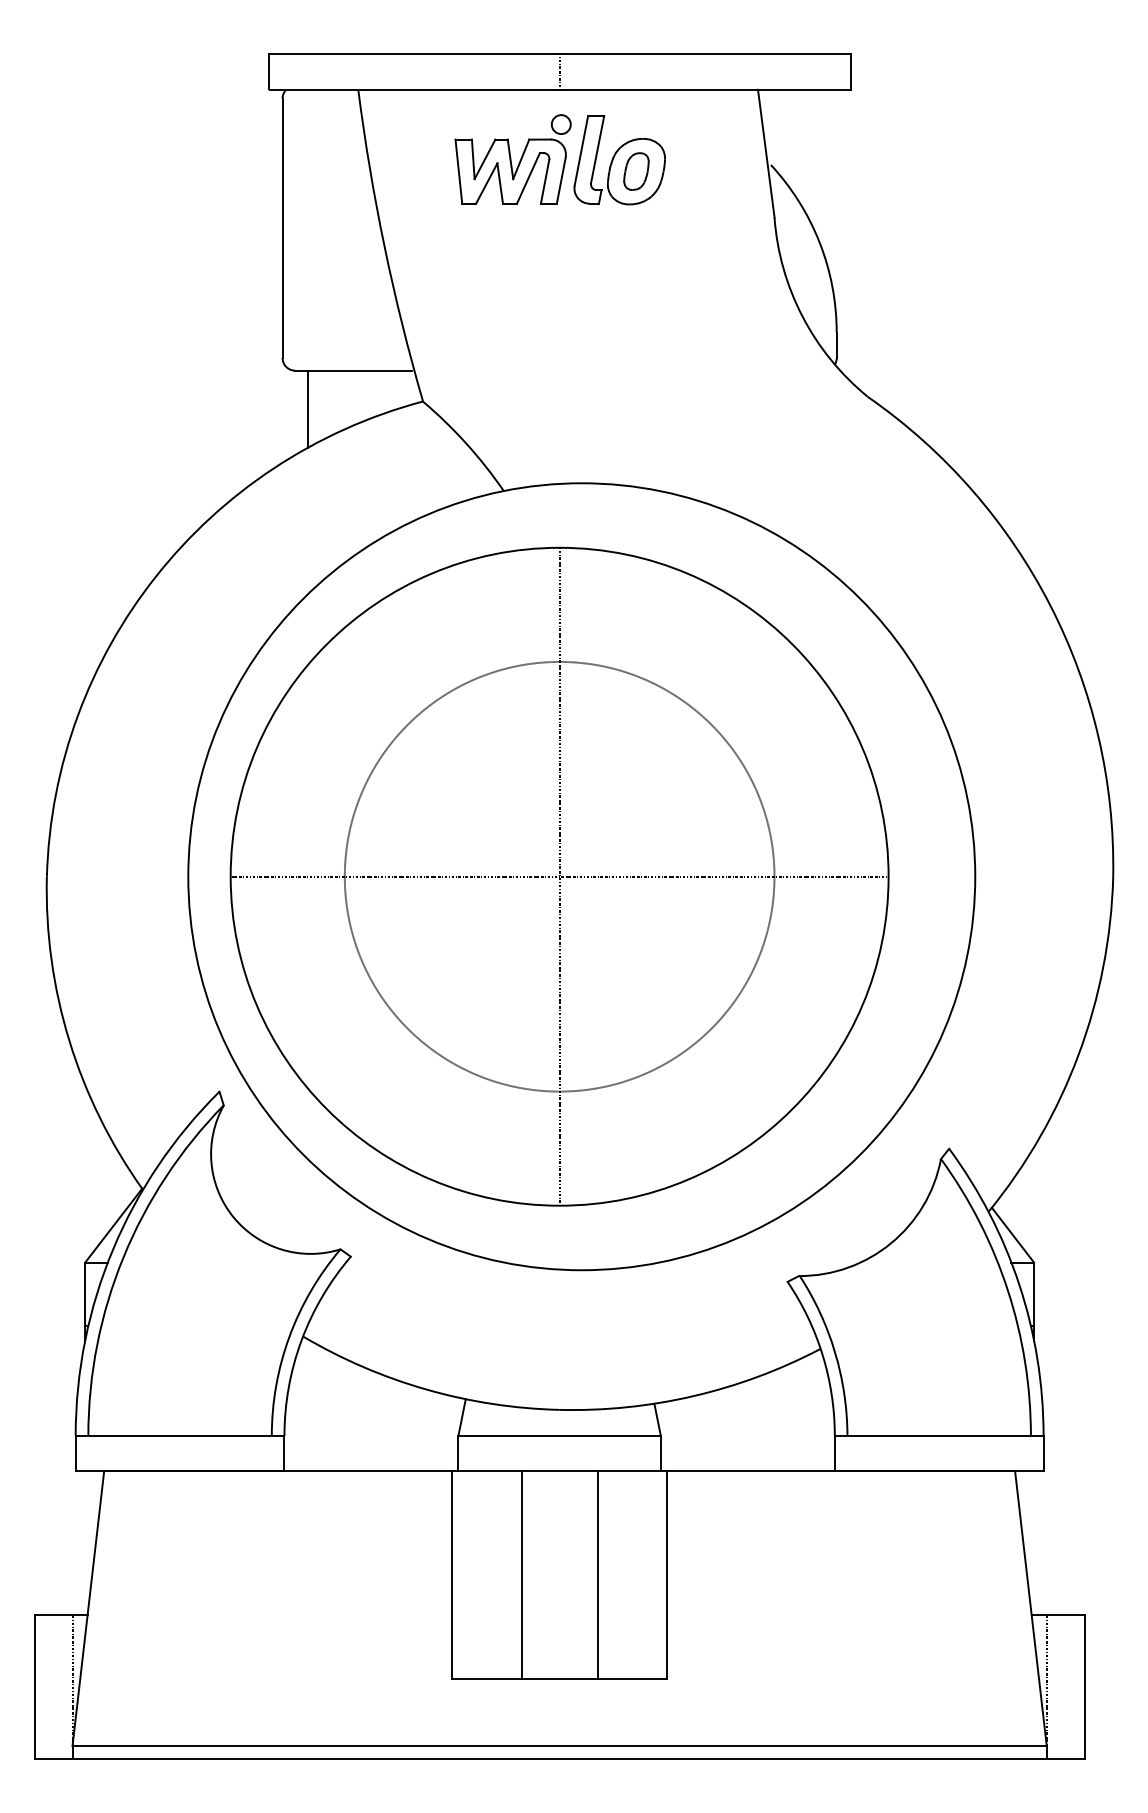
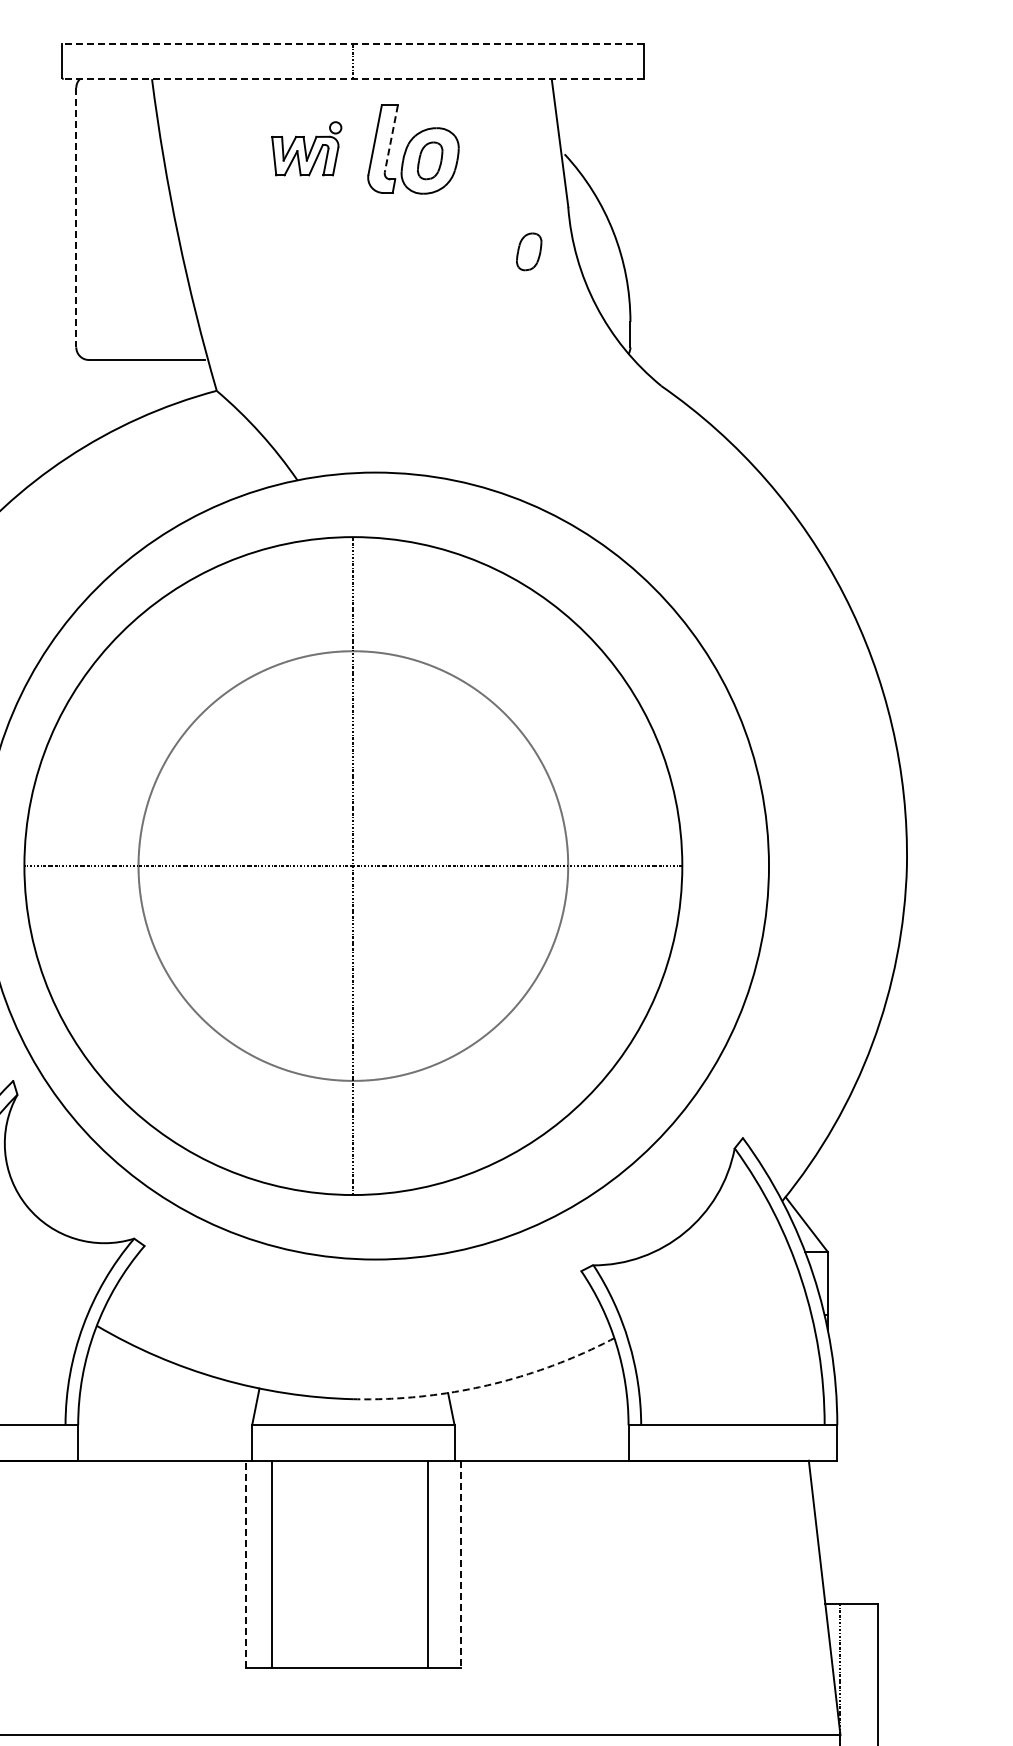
line: (559, 54) -> (353, 43), solid -> dashed
line: (559, 89) -> (353, 78), solid -> dashed
line: (597, 150) -> (391, 139), solid -> dashed
part: (512, 159) -> (306, 148), size x0.6
line: (282, 228) -> (76, 217), solid -> dashed
part: (735, 262) -> (529, 251), added
line: (307, 408) -> (101, 397), removed
arc: (693, 1396) -> (487, 1385), solid -> dashed
line: (521, 1574) -> (272, 1563), moved
line: (597, 1574) -> (428, 1563), moved
line: (452, 1575) -> (246, 1564), solid -> dashed
line: (667, 1575) -> (461, 1564), solid -> dashed

